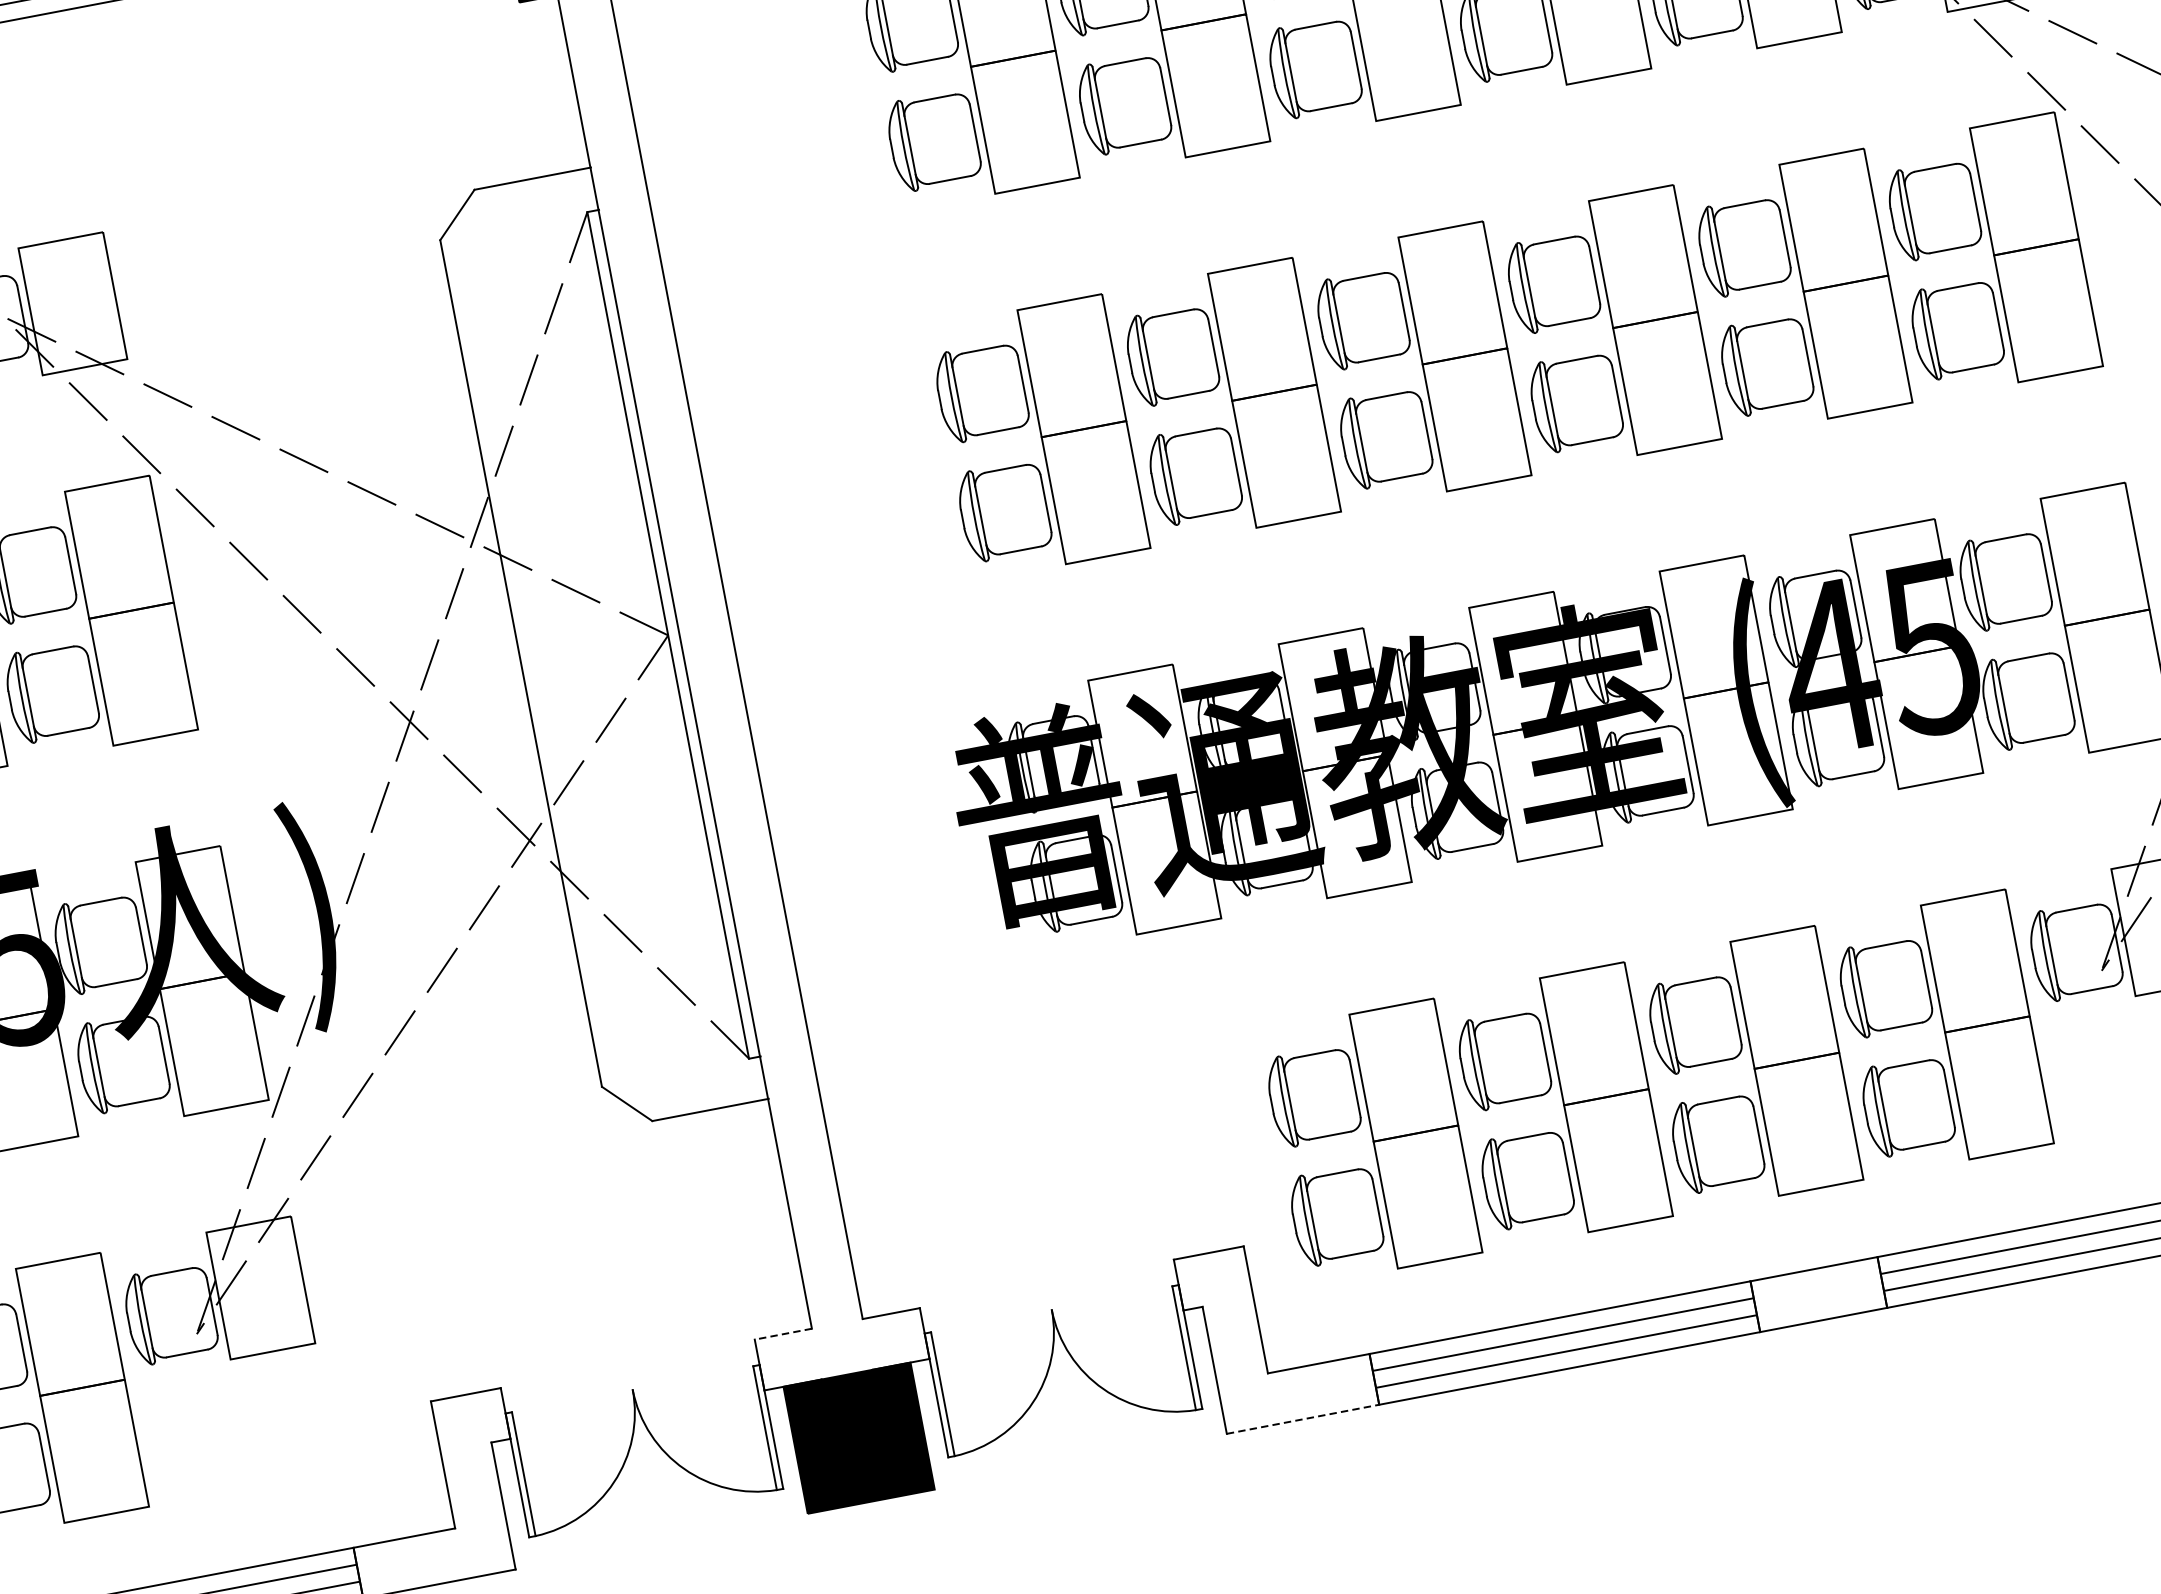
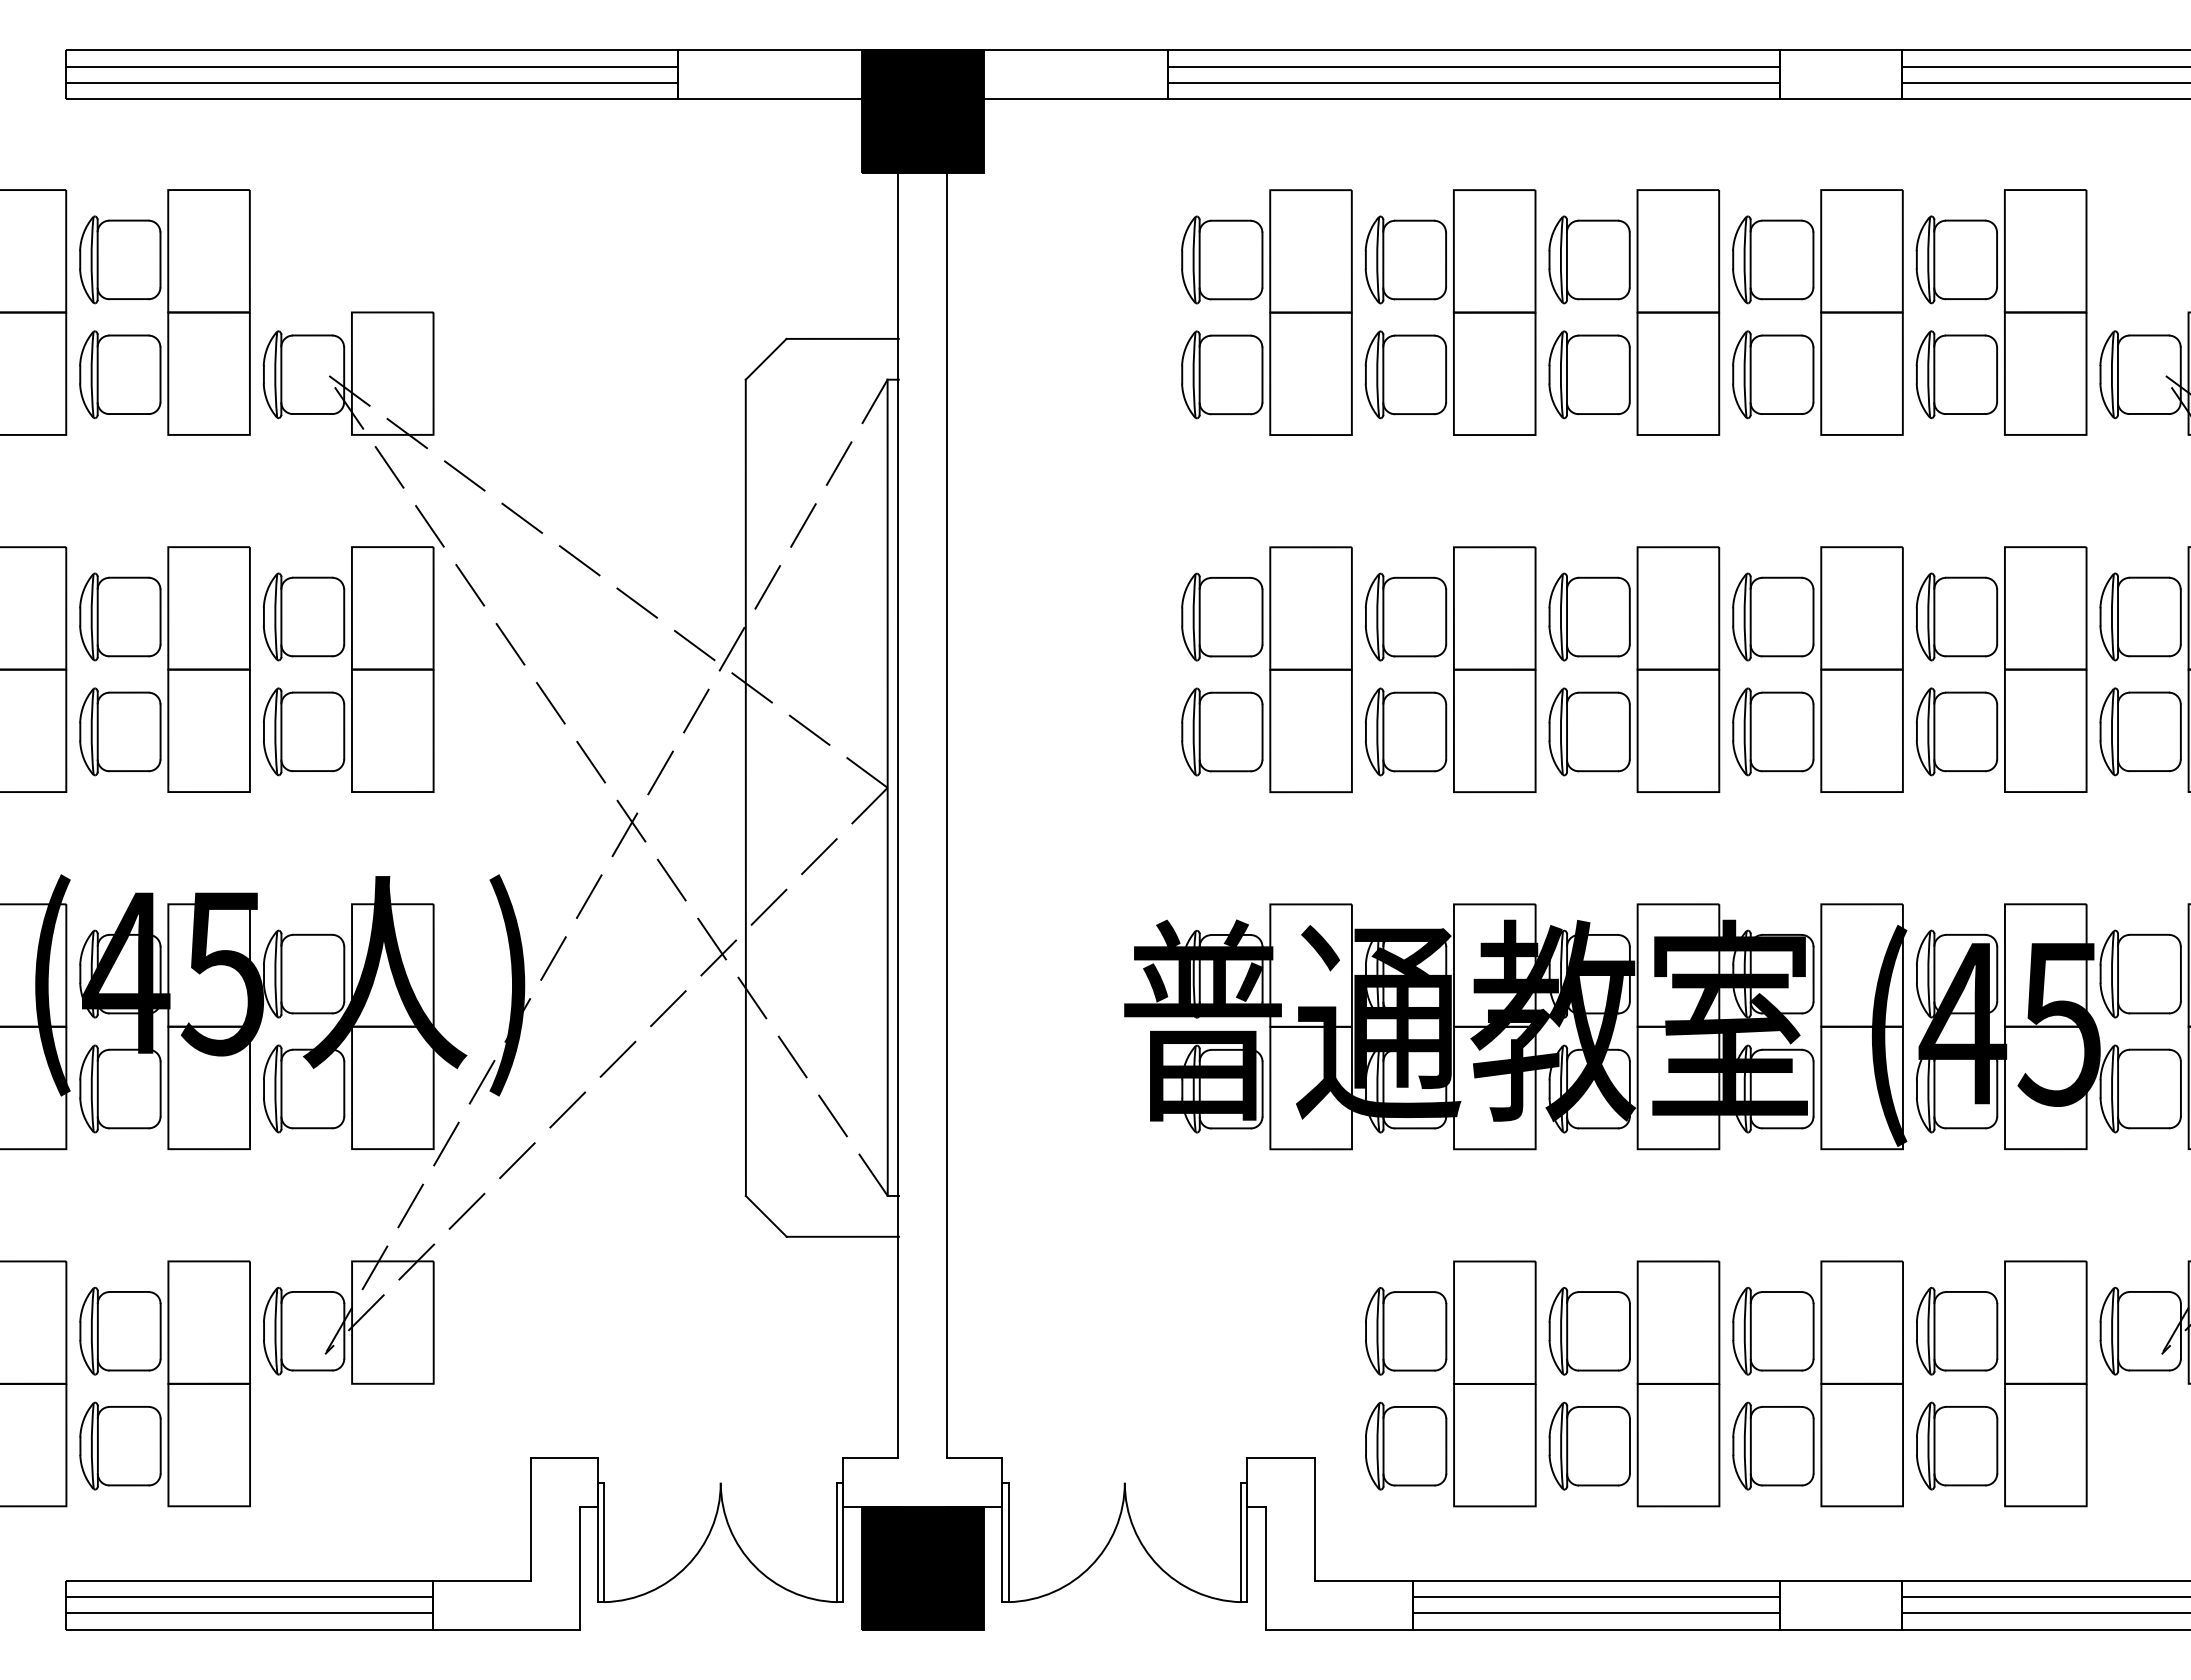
line: (783, 1334) -> (870, 1458), dashed -> solid
line: (1303, 1418) -> (1339, 1629), dashed -> solid

